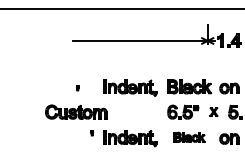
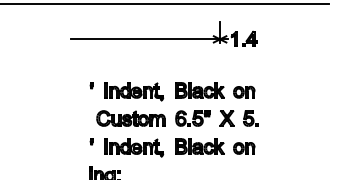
part: (77, 87) -> (91, 85), moved
part: (75, 112) -> (130, 118), moved
part: (213, 112) -> (226, 118), size x1.67
part: (189, 137) -> (199, 146), size x1.43

